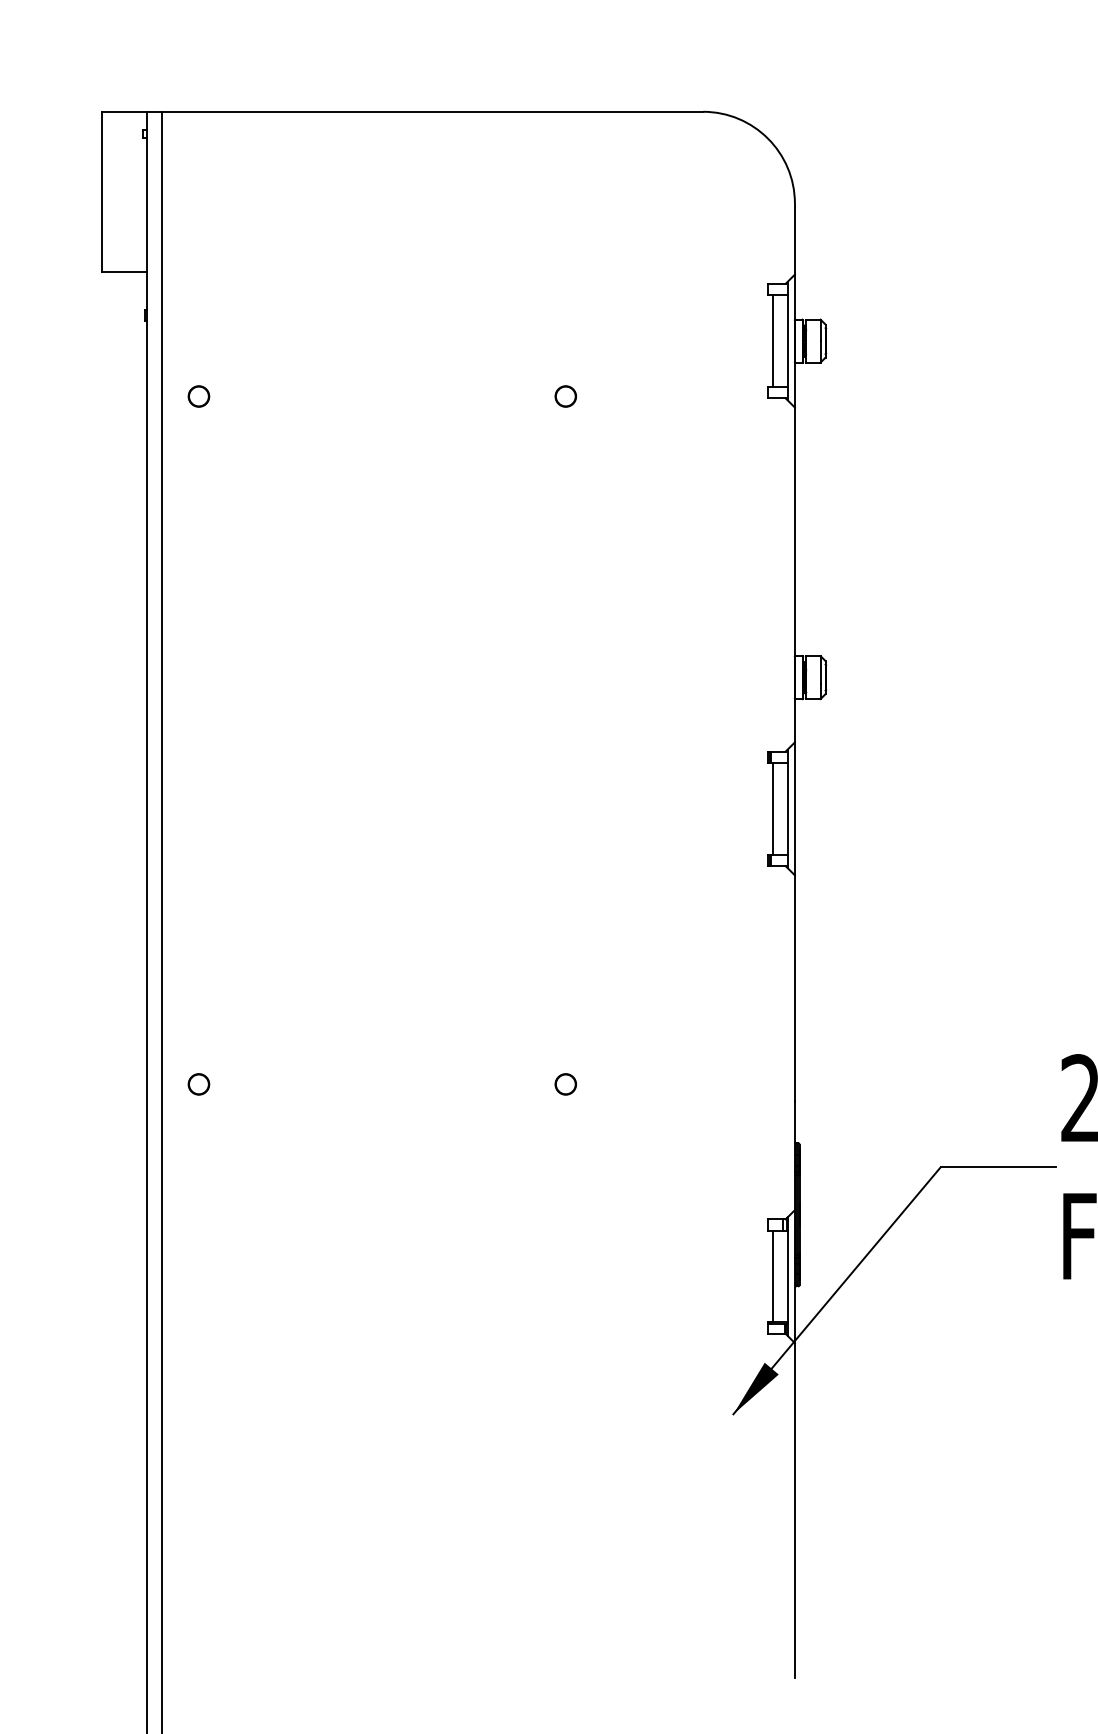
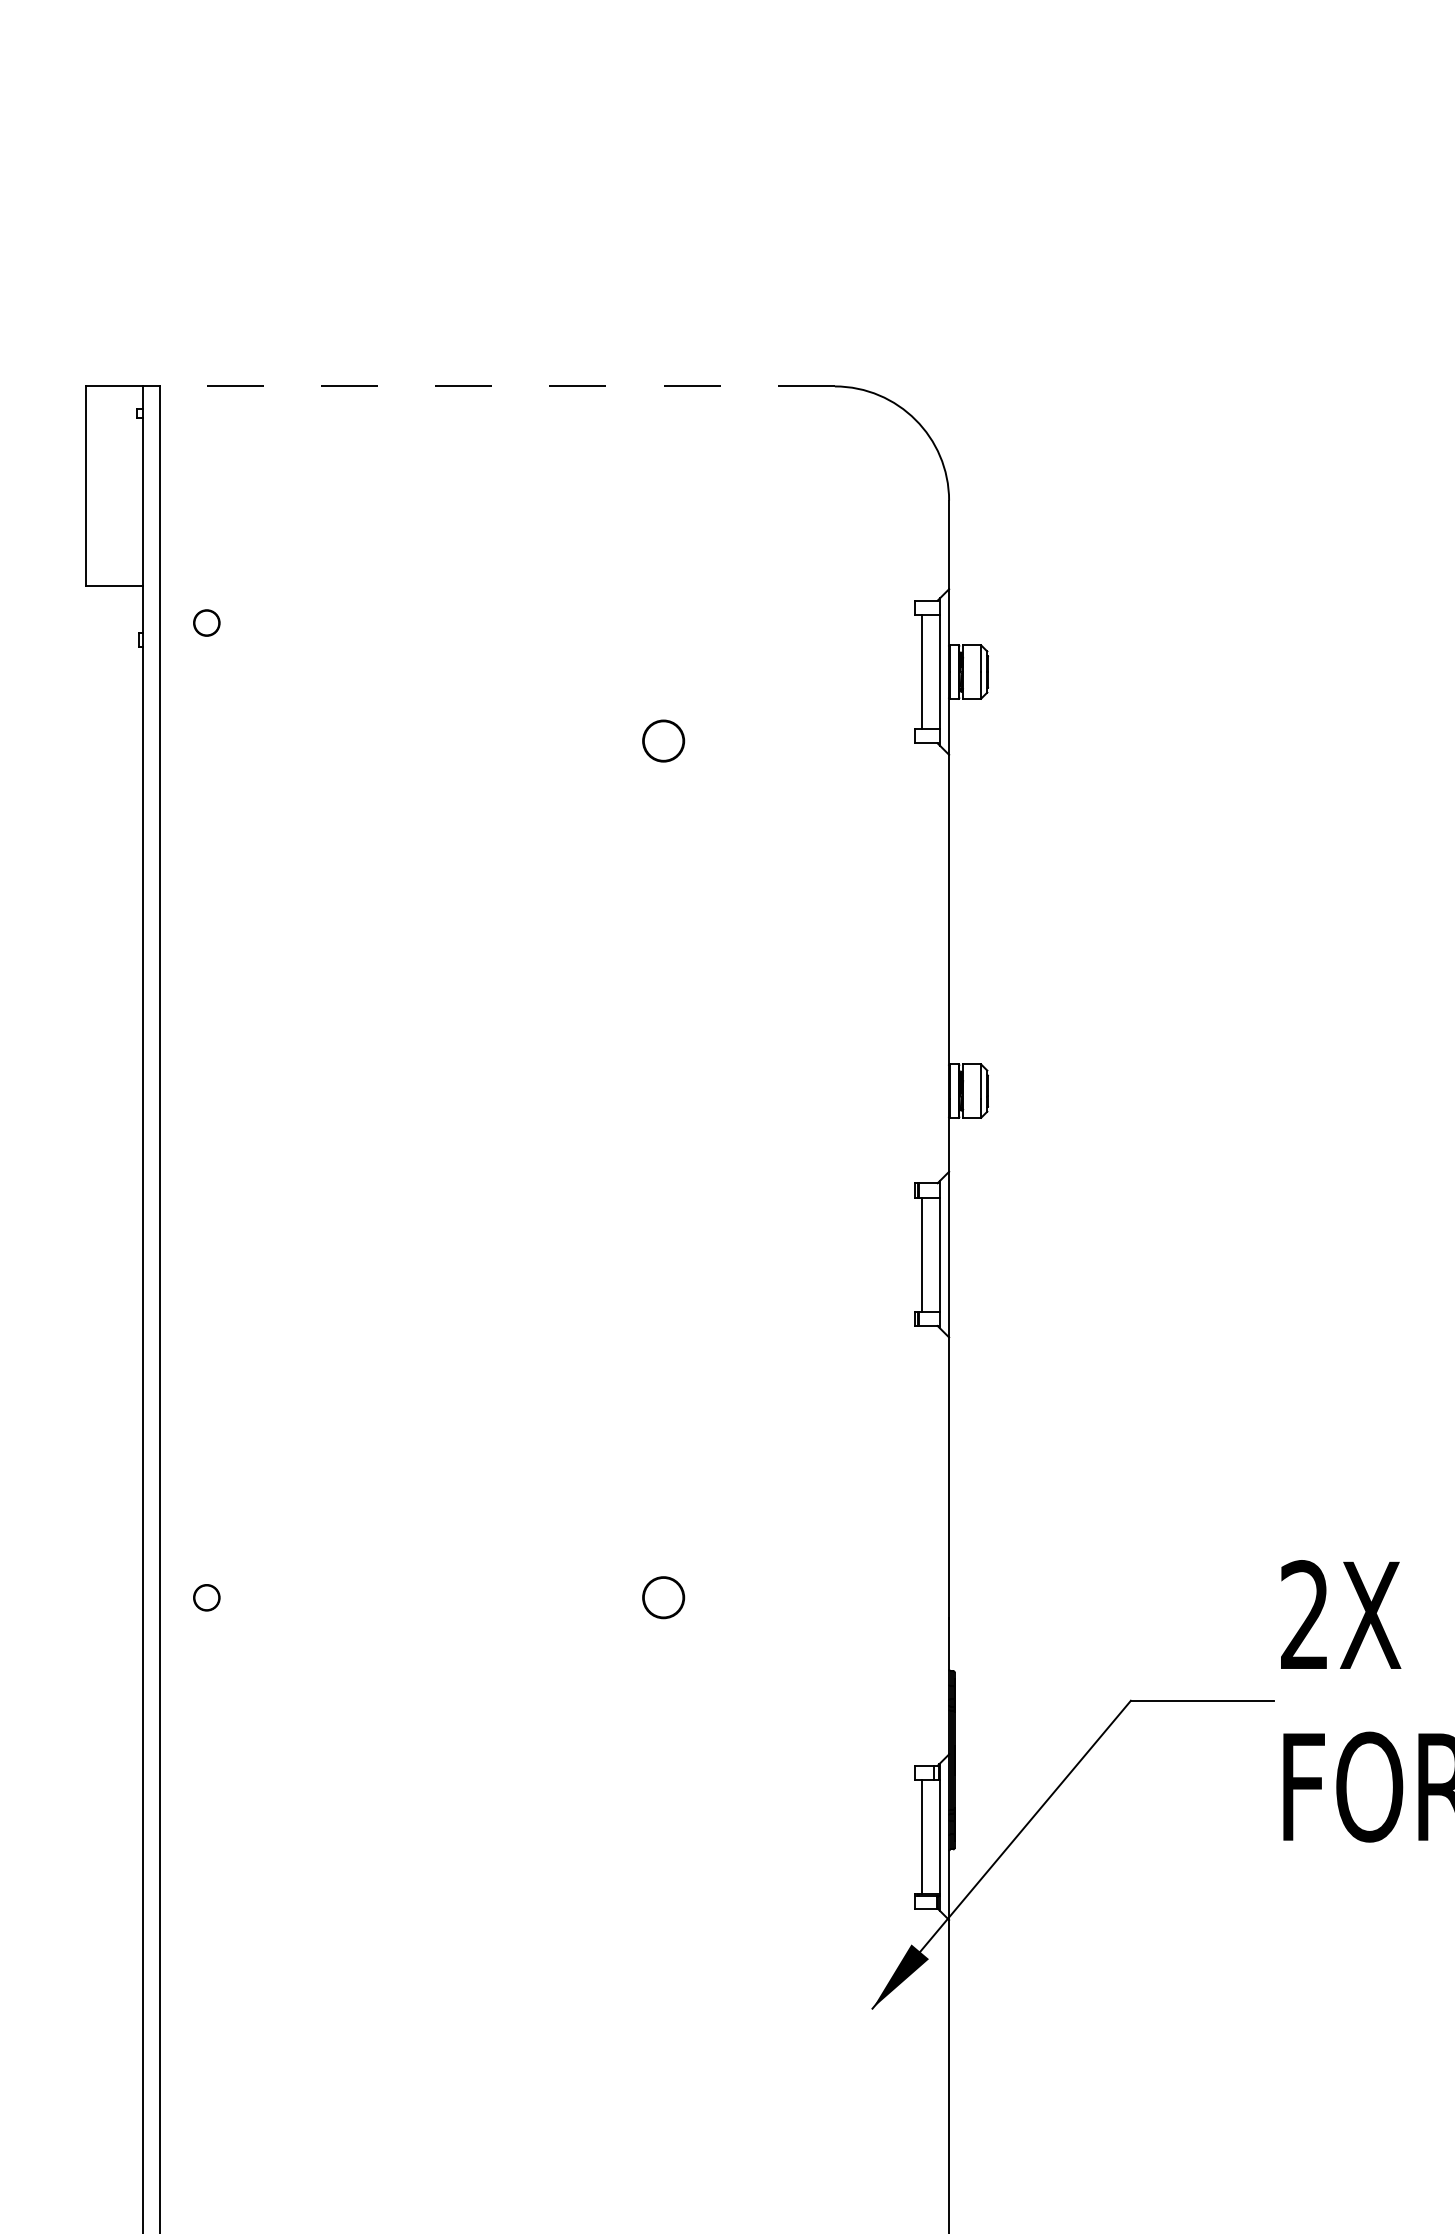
line: (432, 111) -> (497, 386), solid -> dashed
circle: (198, 396) -> (206, 622), moved
circle: (565, 396) -> (663, 740), size x1.6
circle: (565, 1084) -> (663, 1597), size x1.6

